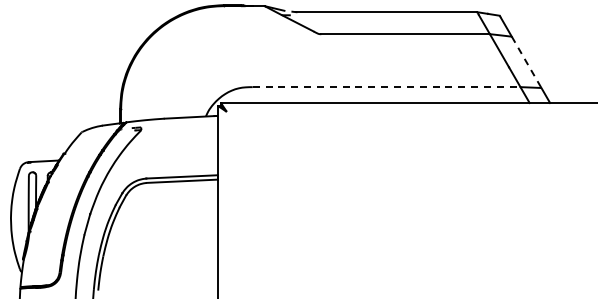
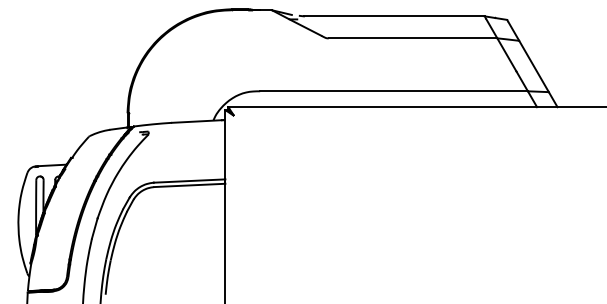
line: (527, 62) -> (534, 66), dashed -> solid
line: (387, 87) -> (394, 91), dashed -> solid

